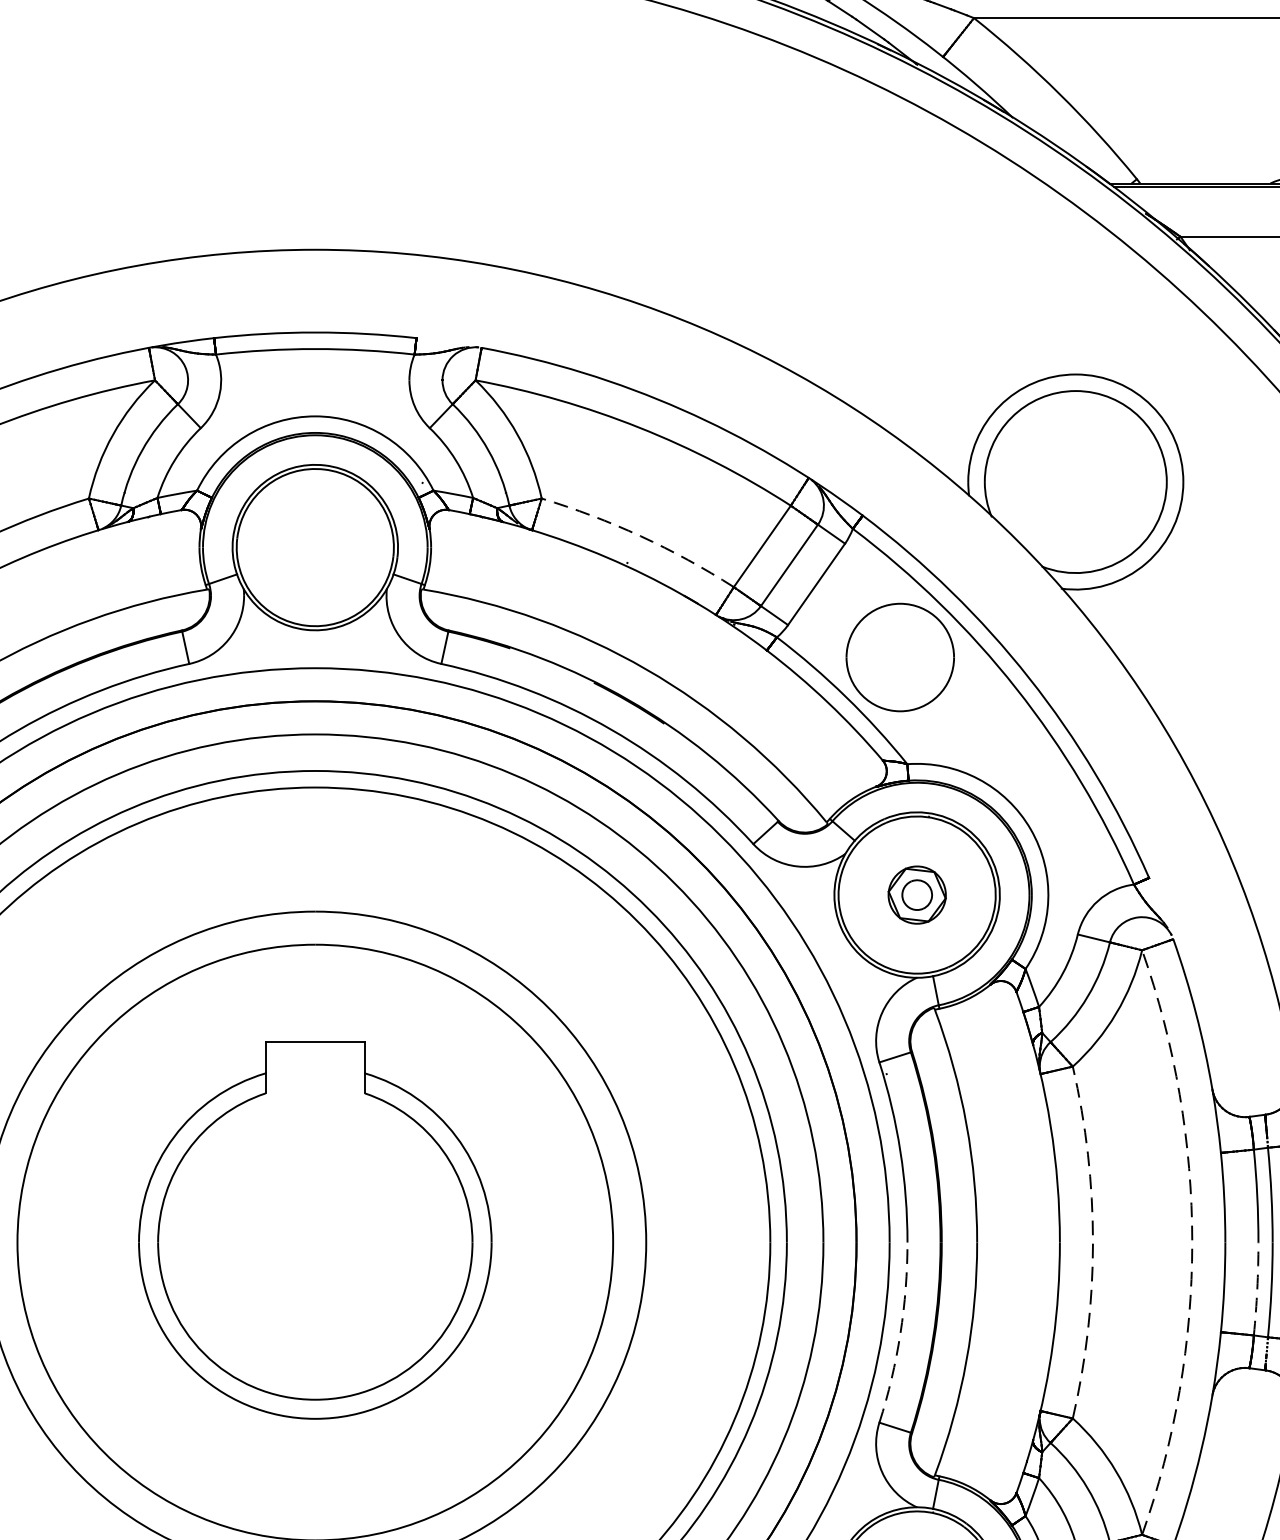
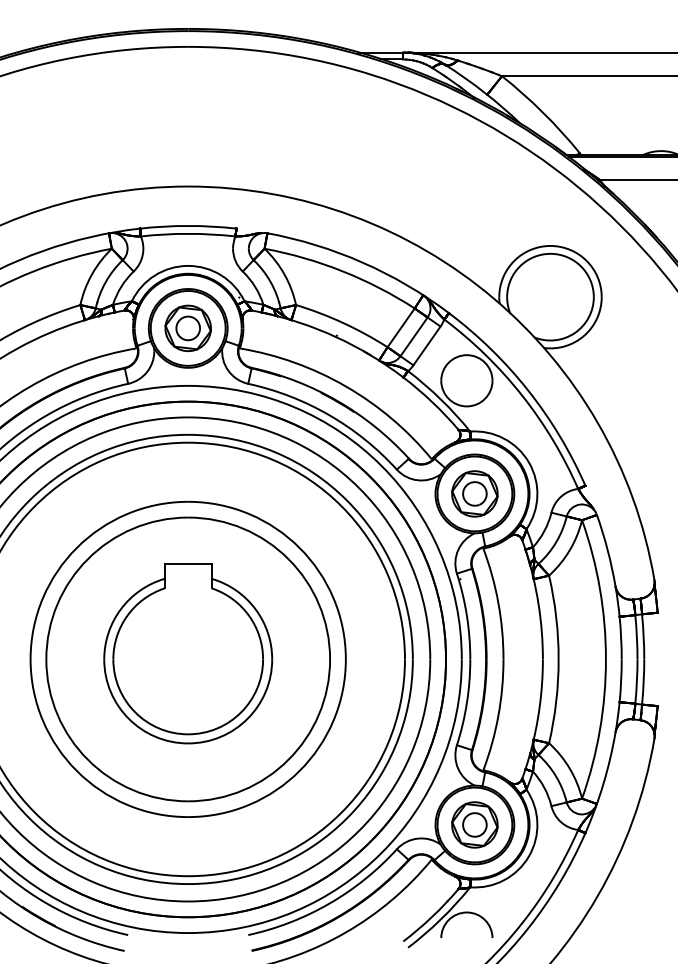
arc: (641, 537) -> (343, 323), dashed -> solid
part: (313, 545) -> (187, 327), added
part: (916, 894) -> (474, 493), size x1.67
arc: (1092, 1242) -> (558, 659), dashed -> solid
arc: (1191, 1242) -> (605, 659), dashed -> solid
arc: (1256, 1288) -> (636, 681), dashed -> solid
arc: (899, 1332) -> (466, 702), dashed -> solid

